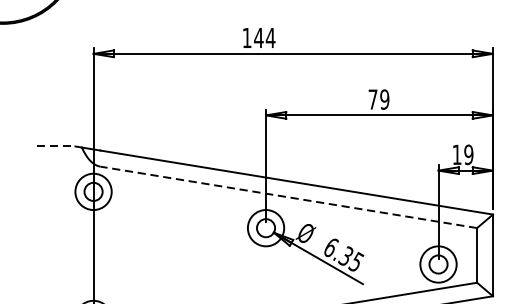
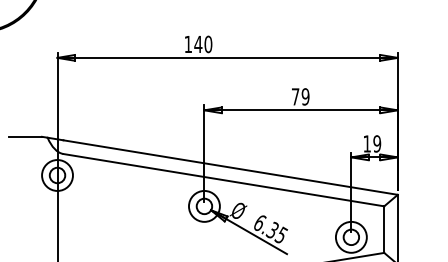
text: (270, 38) -> (208, 44), 144 -> 140
line: (57, 146) -> (26, 136), dashed -> solid
line: (288, 197) -> (223, 180), dashed -> solid

